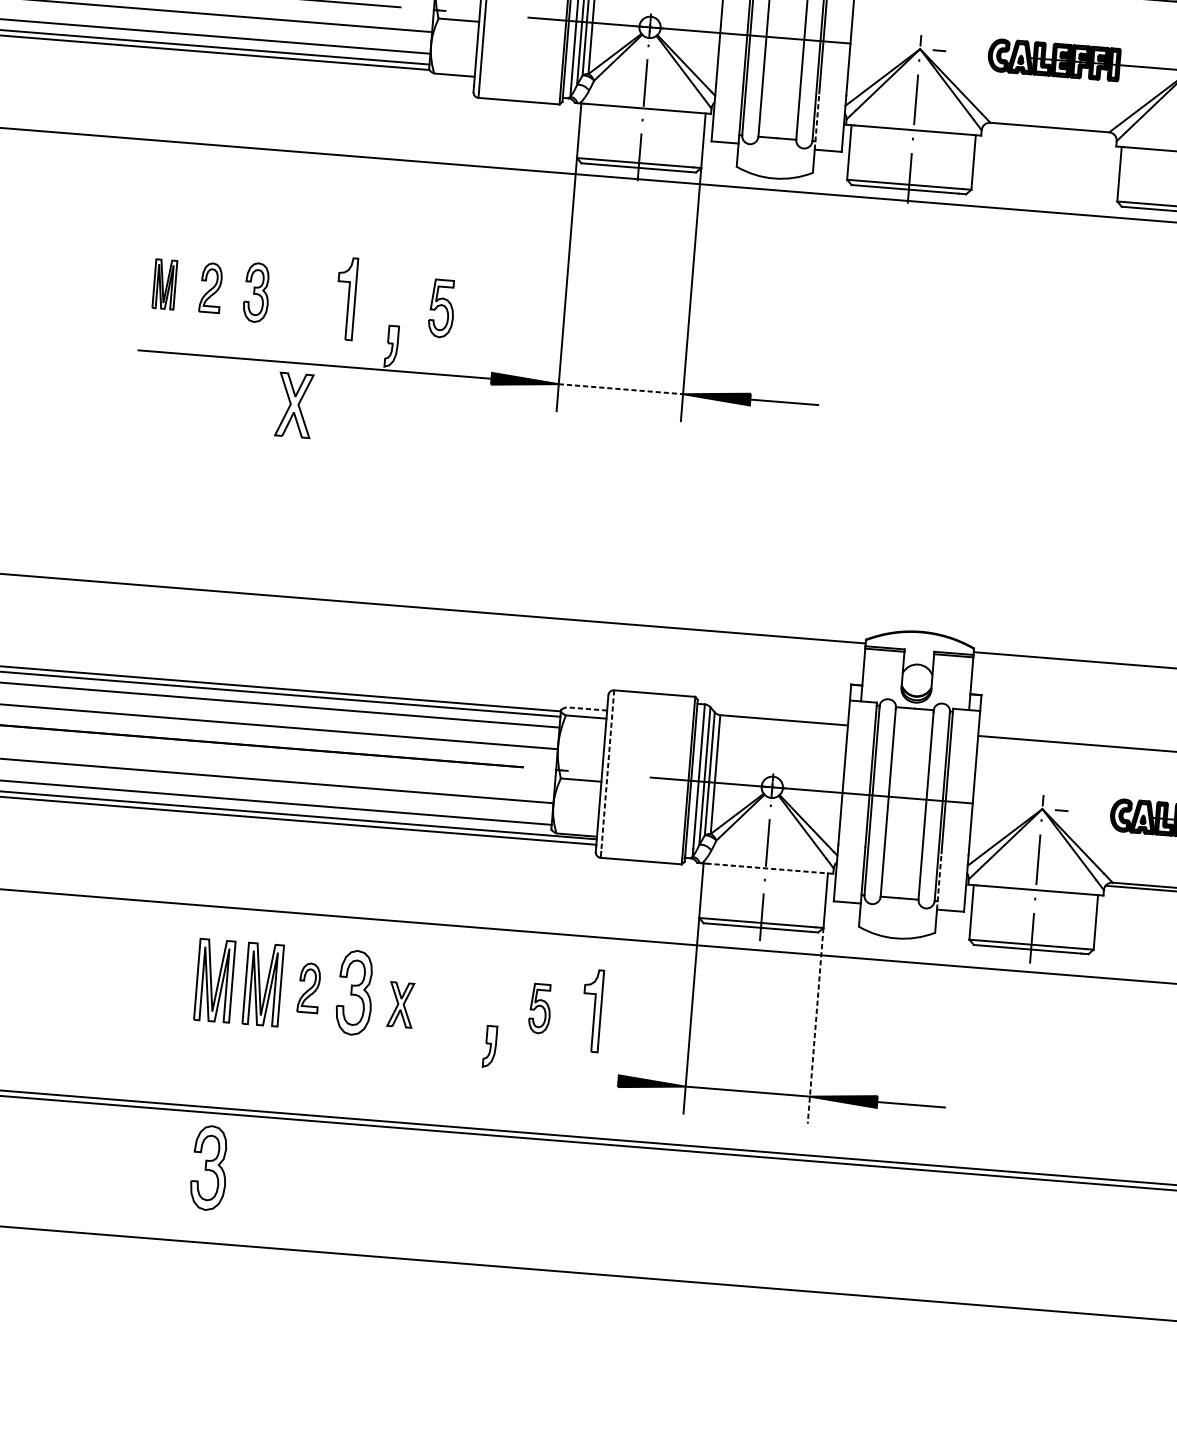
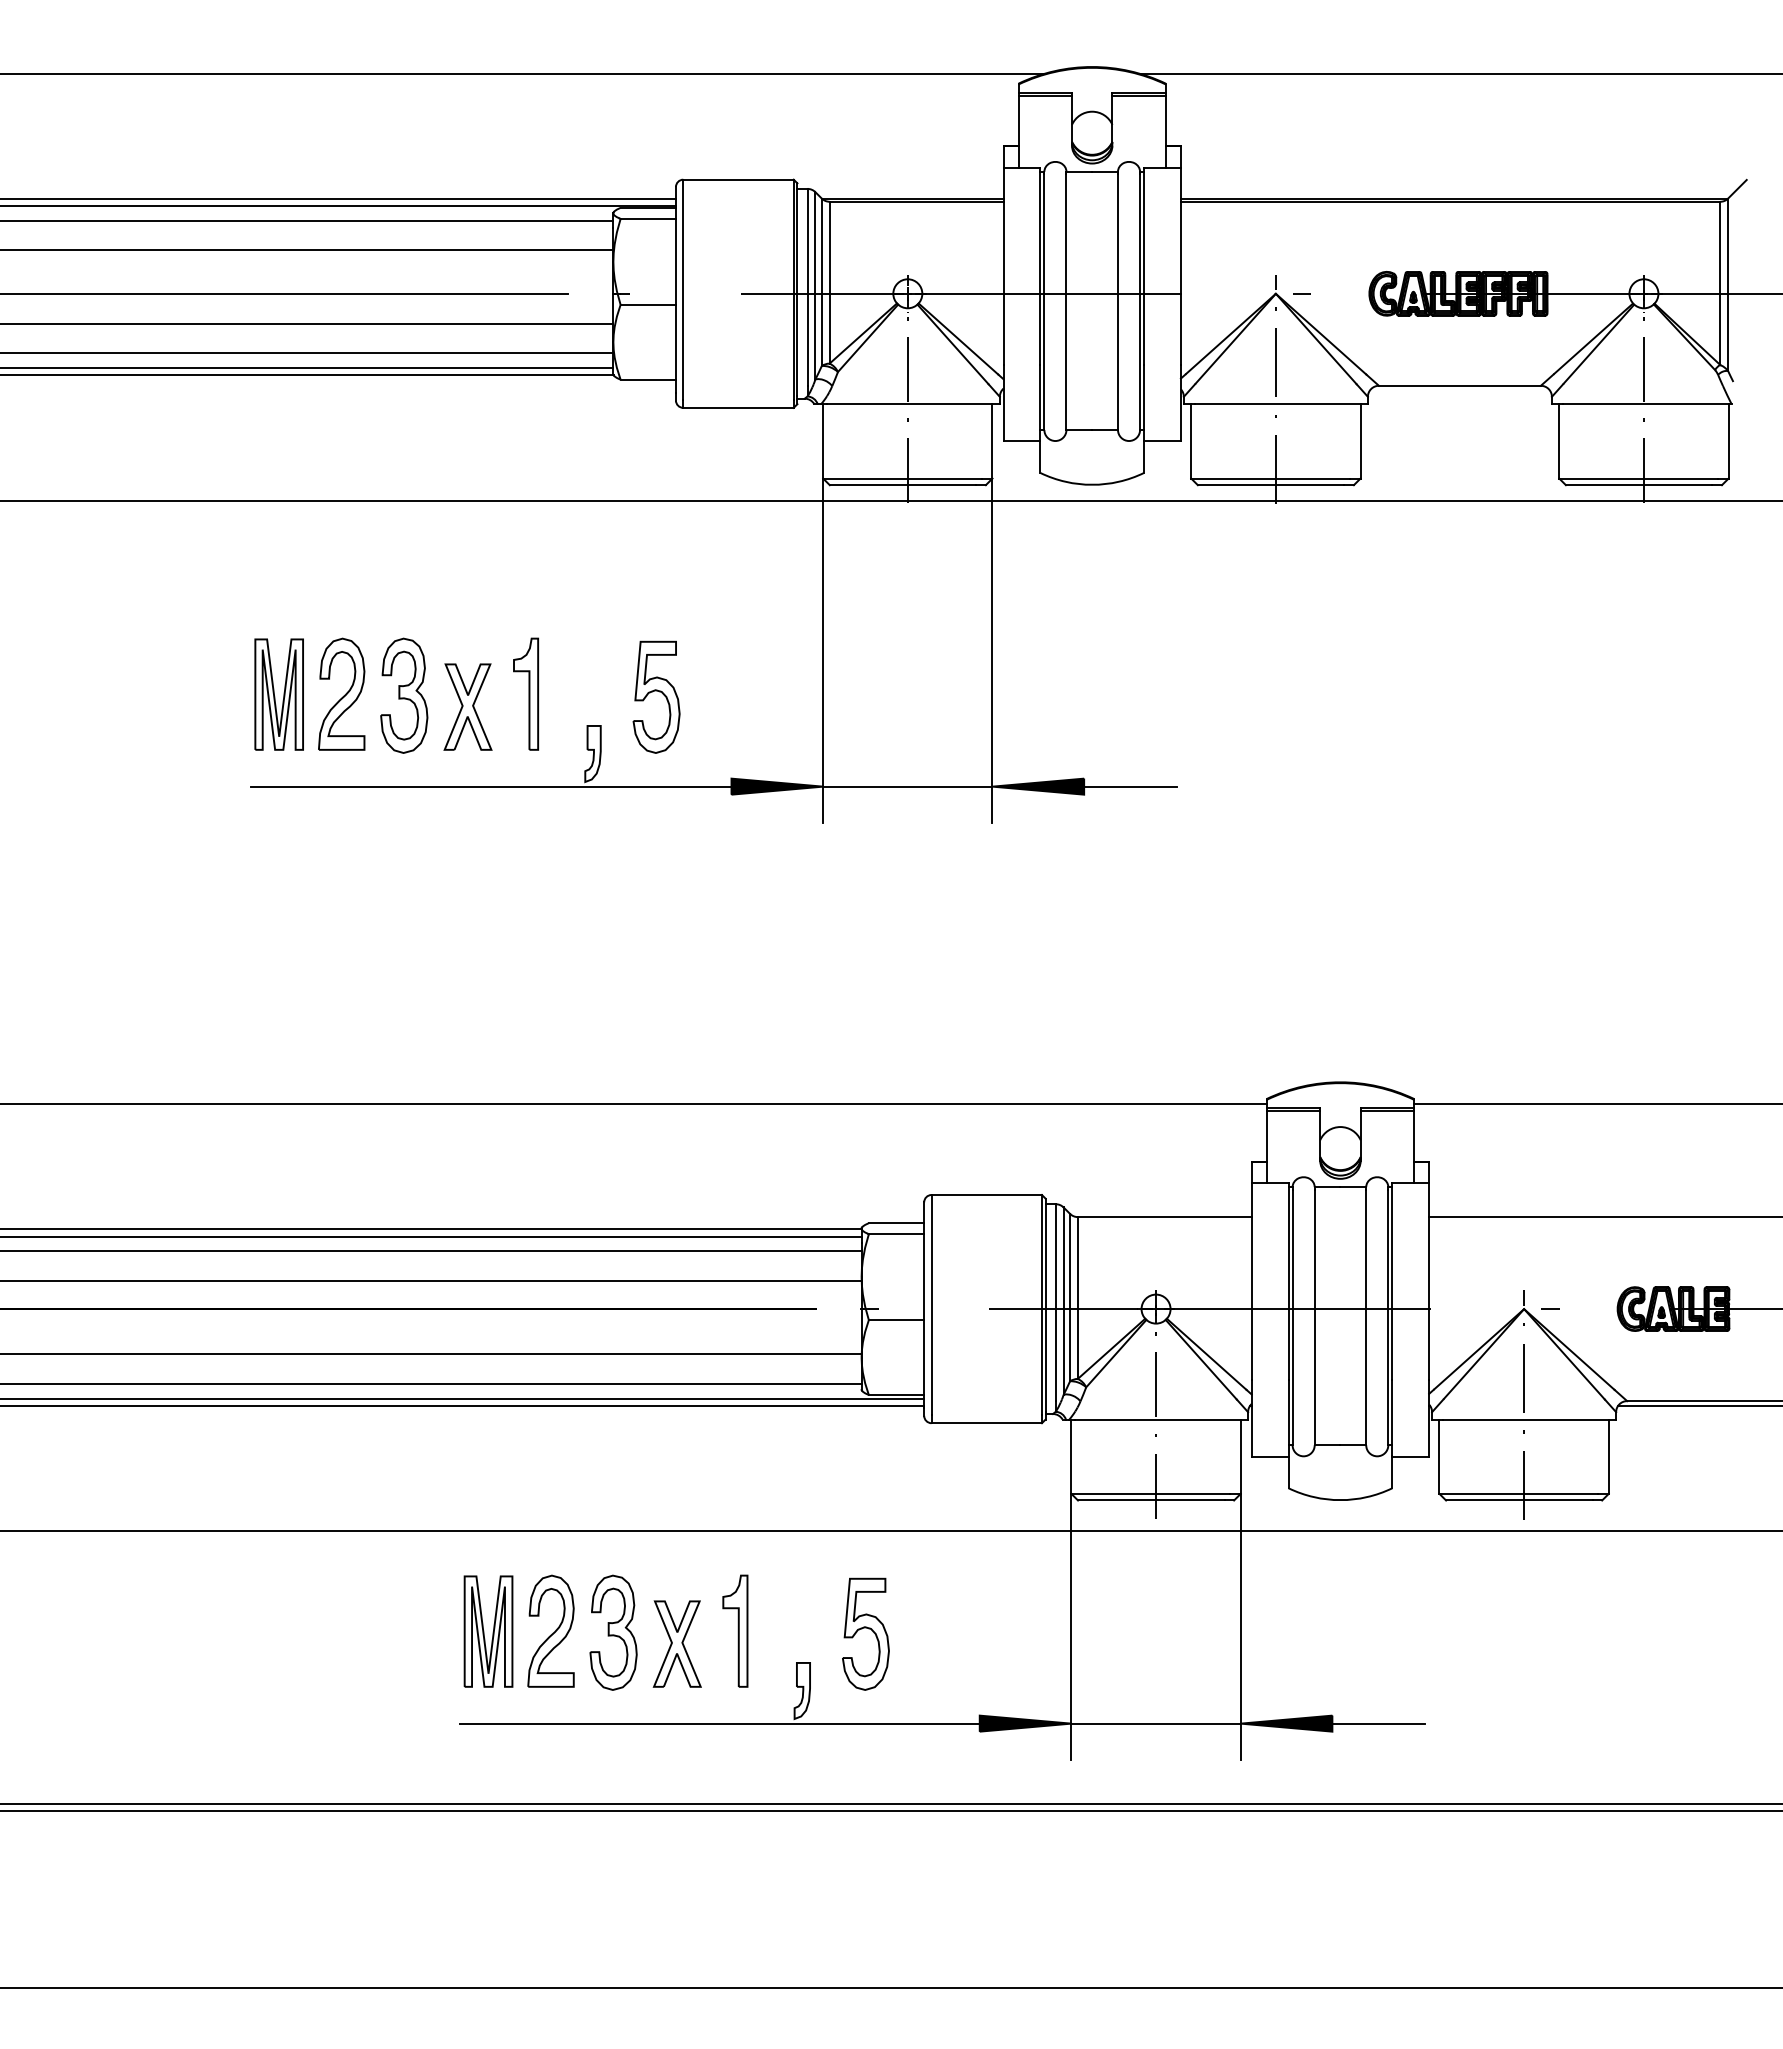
line: (817, 121) -> (1144, 402), dashed -> solid
part: (164, 284) -> (278, 694), size x1.67
part: (210, 287) -> (341, 693), size x1.67
part: (256, 292) -> (404, 695), size x1.43
part: (441, 308) -> (656, 696), size x1.43
line: (620, 389) -> (907, 786), dashed -> solid
part: (294, 404) -> (467, 706), moved
line: (586, 709) -> (896, 1223), dashed -> solid
line: (607, 771) -> (931, 1305), dashed -> solid
line: (770, 868) -> (1162, 1419), dashed -> solid
line: (939, 880) -> (1392, 1417), dashed -> solid
part: (214, 980) -> (422, 1631), removed
part: (308, 987) -> (550, 1630), size x1.67
part: (400, 1004) -> (676, 1643), size x1.43
part: (539, 1008) -> (865, 1633), size x1.67
part: (592, 1010) -> (735, 1630), moved
line: (815, 1026) -> (1240, 1627), dashed -> solid
line: (427, 1065) -> (719, 1723), added
part: (209, 1167) -> (435, 1885), removed

